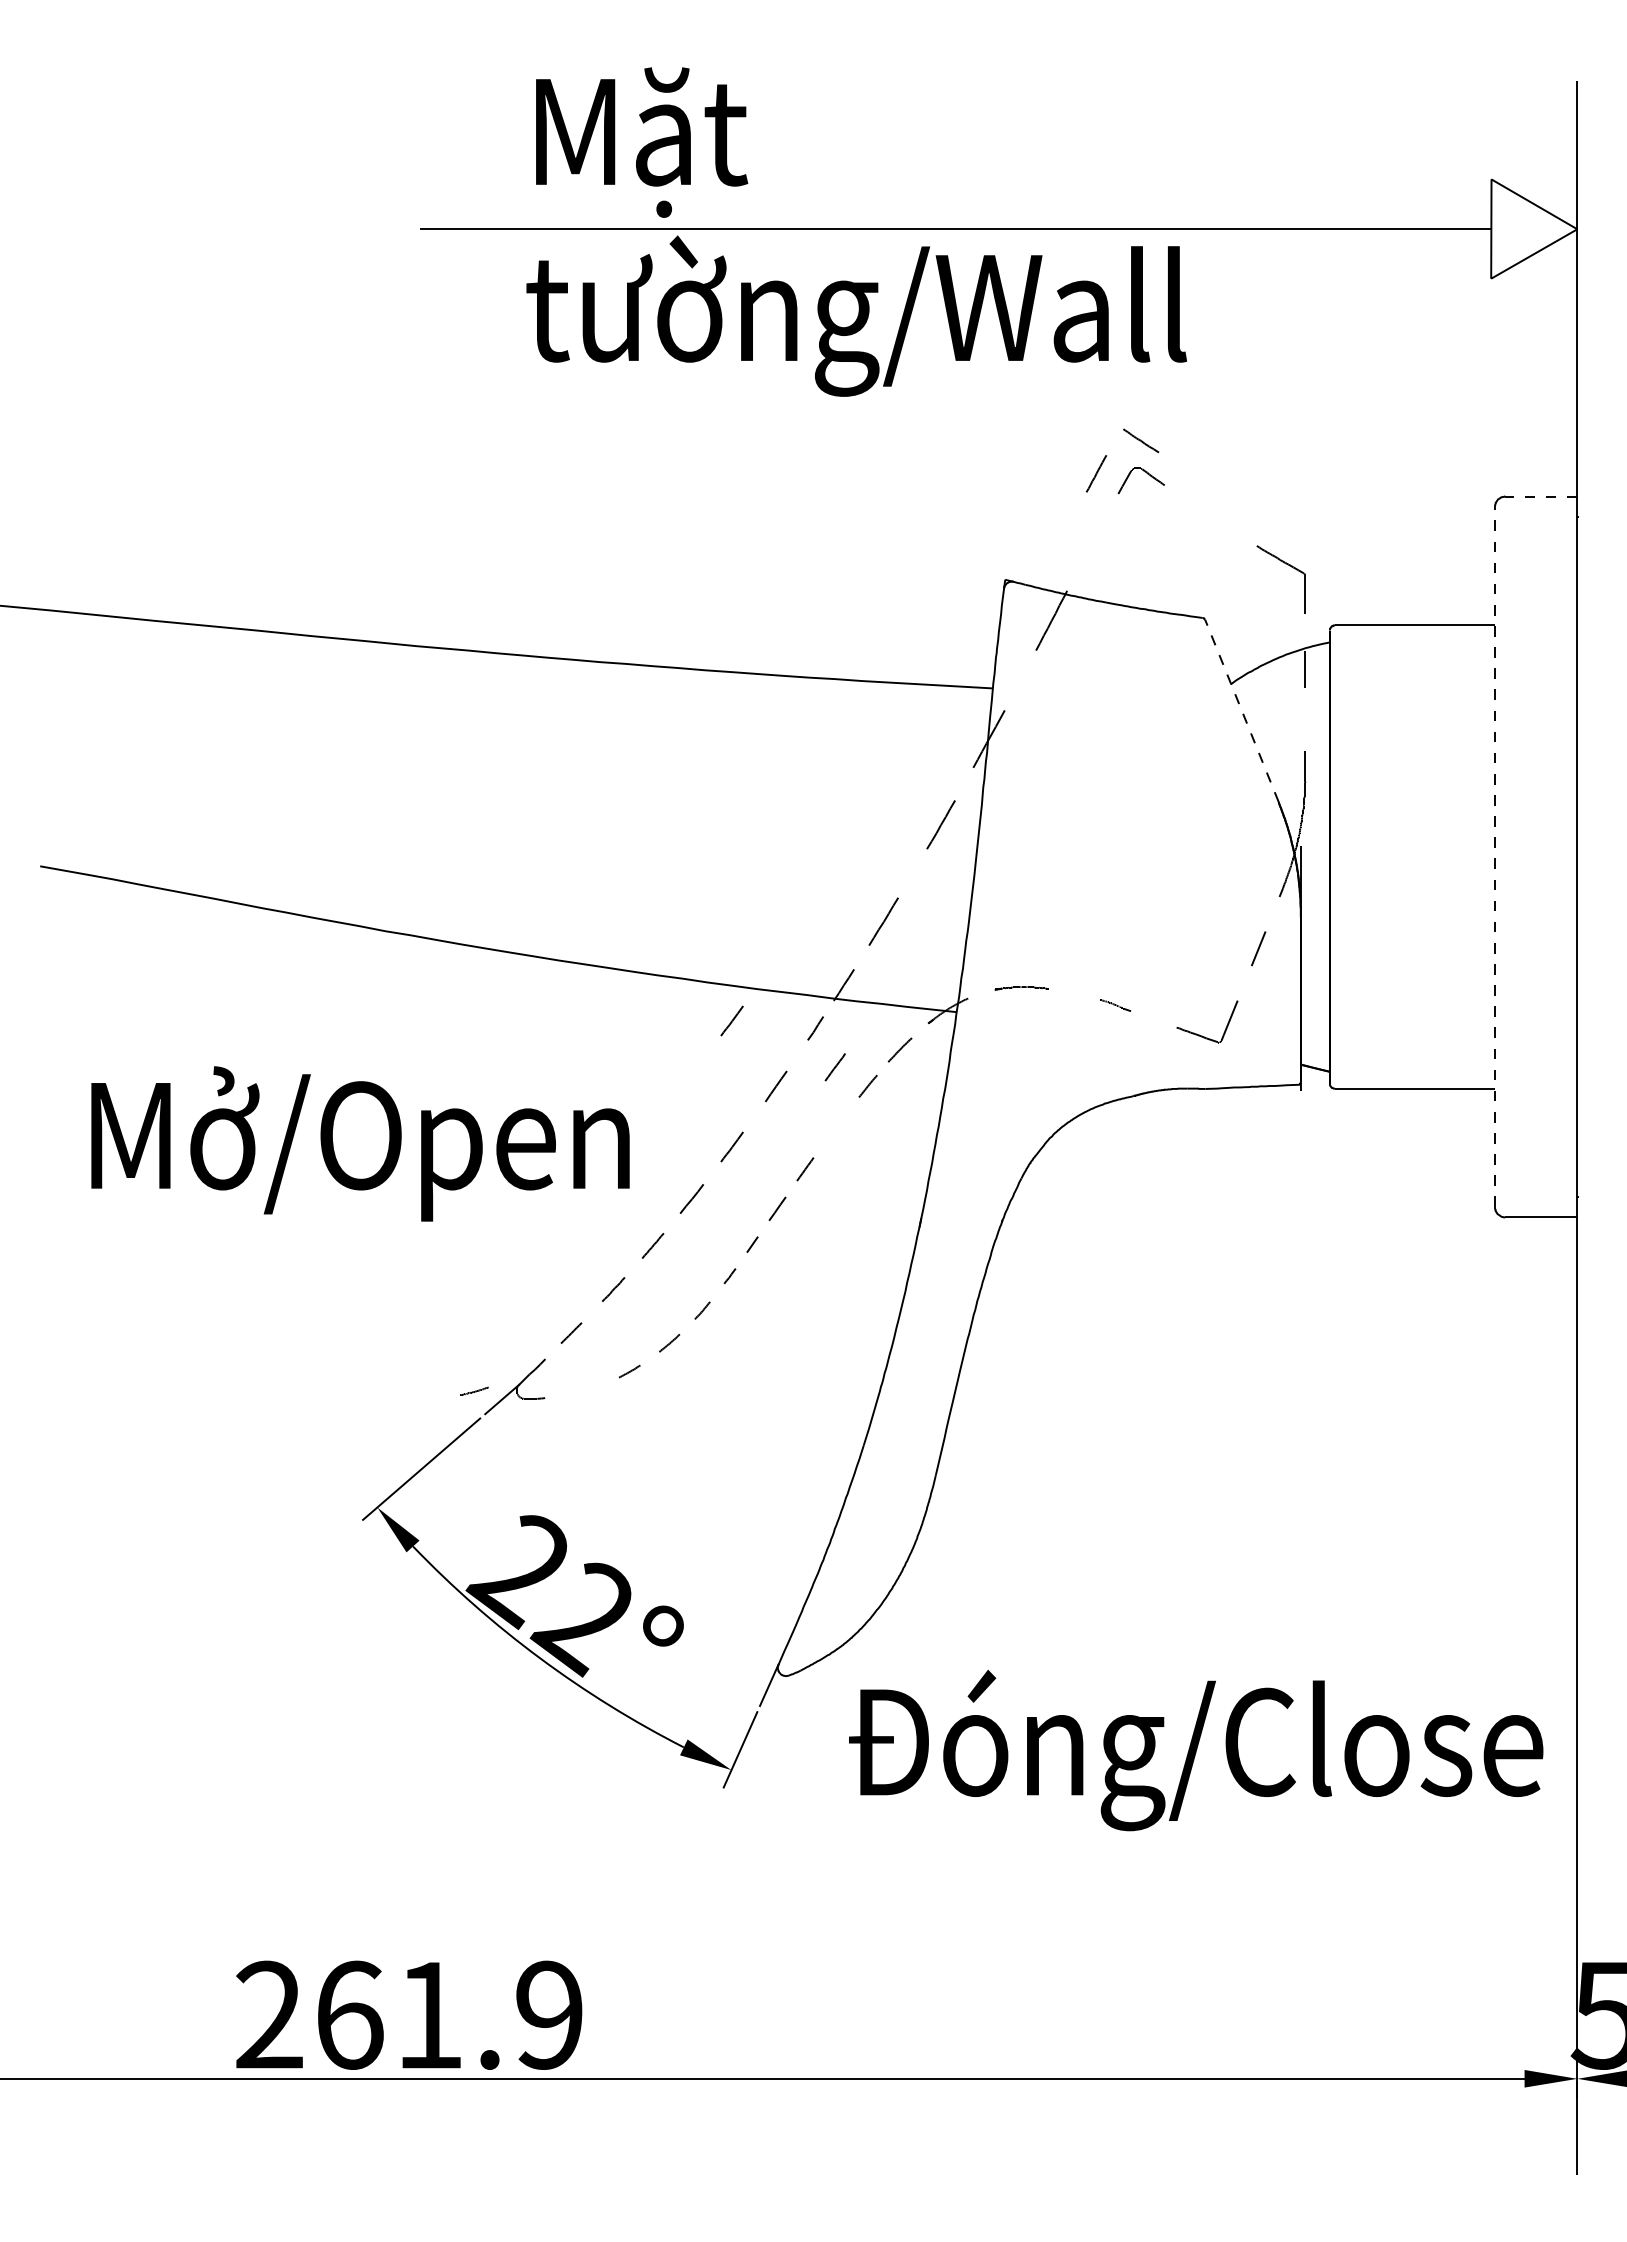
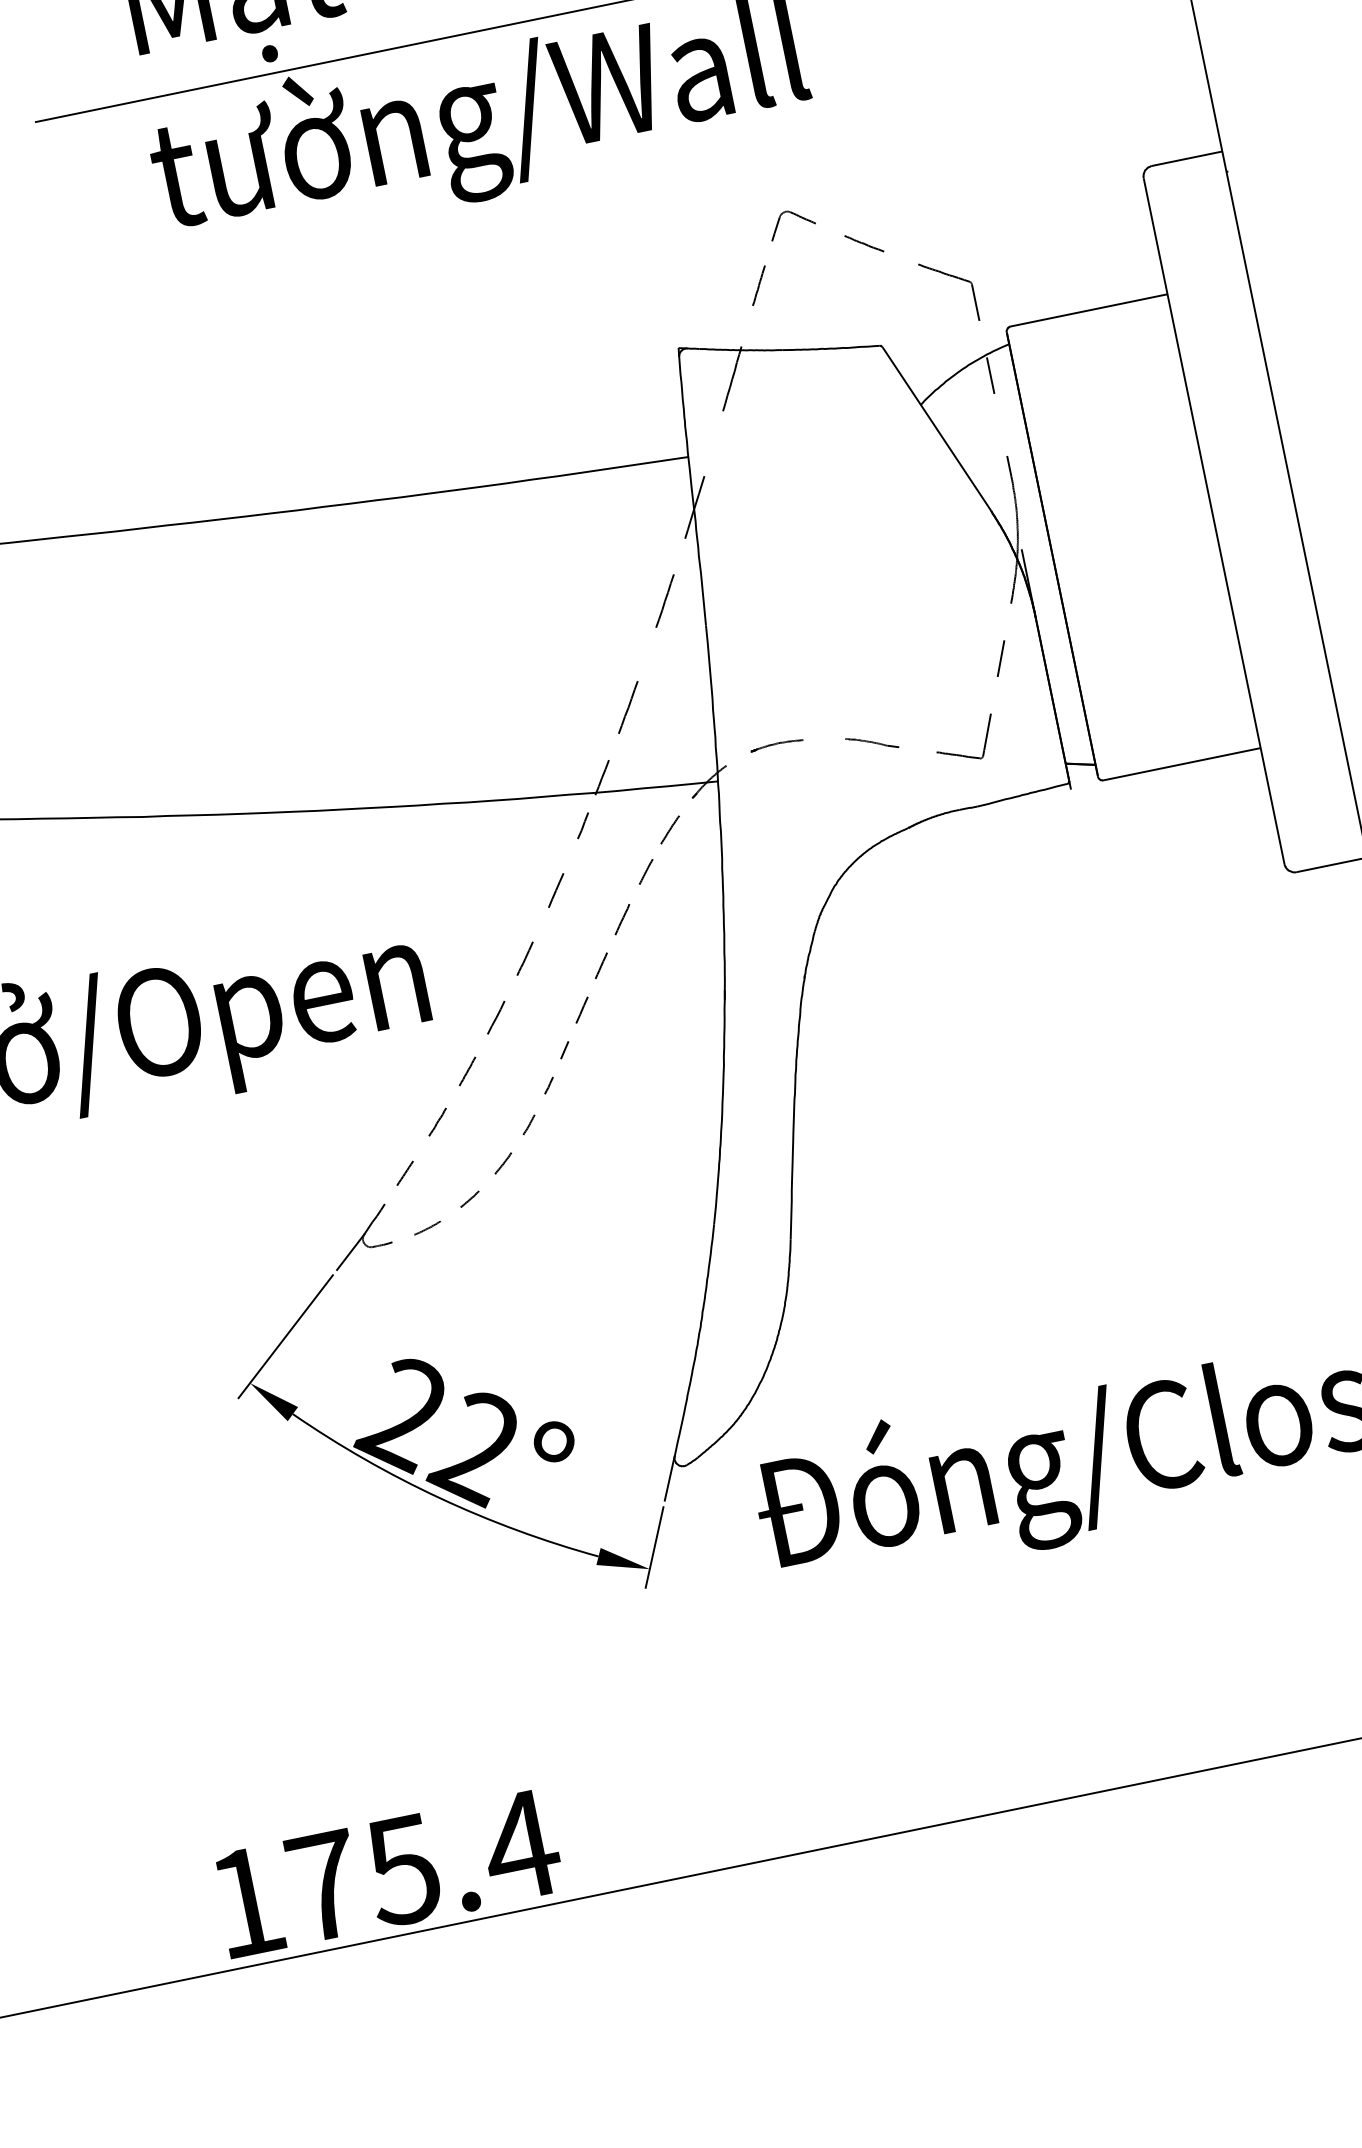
line: (1141, 440) -> (864, 243), moved
line: (1096, 473) -> (758, 285), moved
line: (1540, 496) -> (1186, 158), dashed -> solid
line: (1241, 710) -> (936, 428), dashed -> solid
line: (1495, 856) -> (1214, 520), dashed -> solid
part: (1115, 1005) -> (872, 742), size x1.67
line: (731, 1020) -> (499, 834), removed
line: (834, 1067) -> (621, 919), moved
line: (475, 1390) -> (428, 1227), moved
text: (410, 2014) -> (384, 1873), 261.9 -> 175.4

